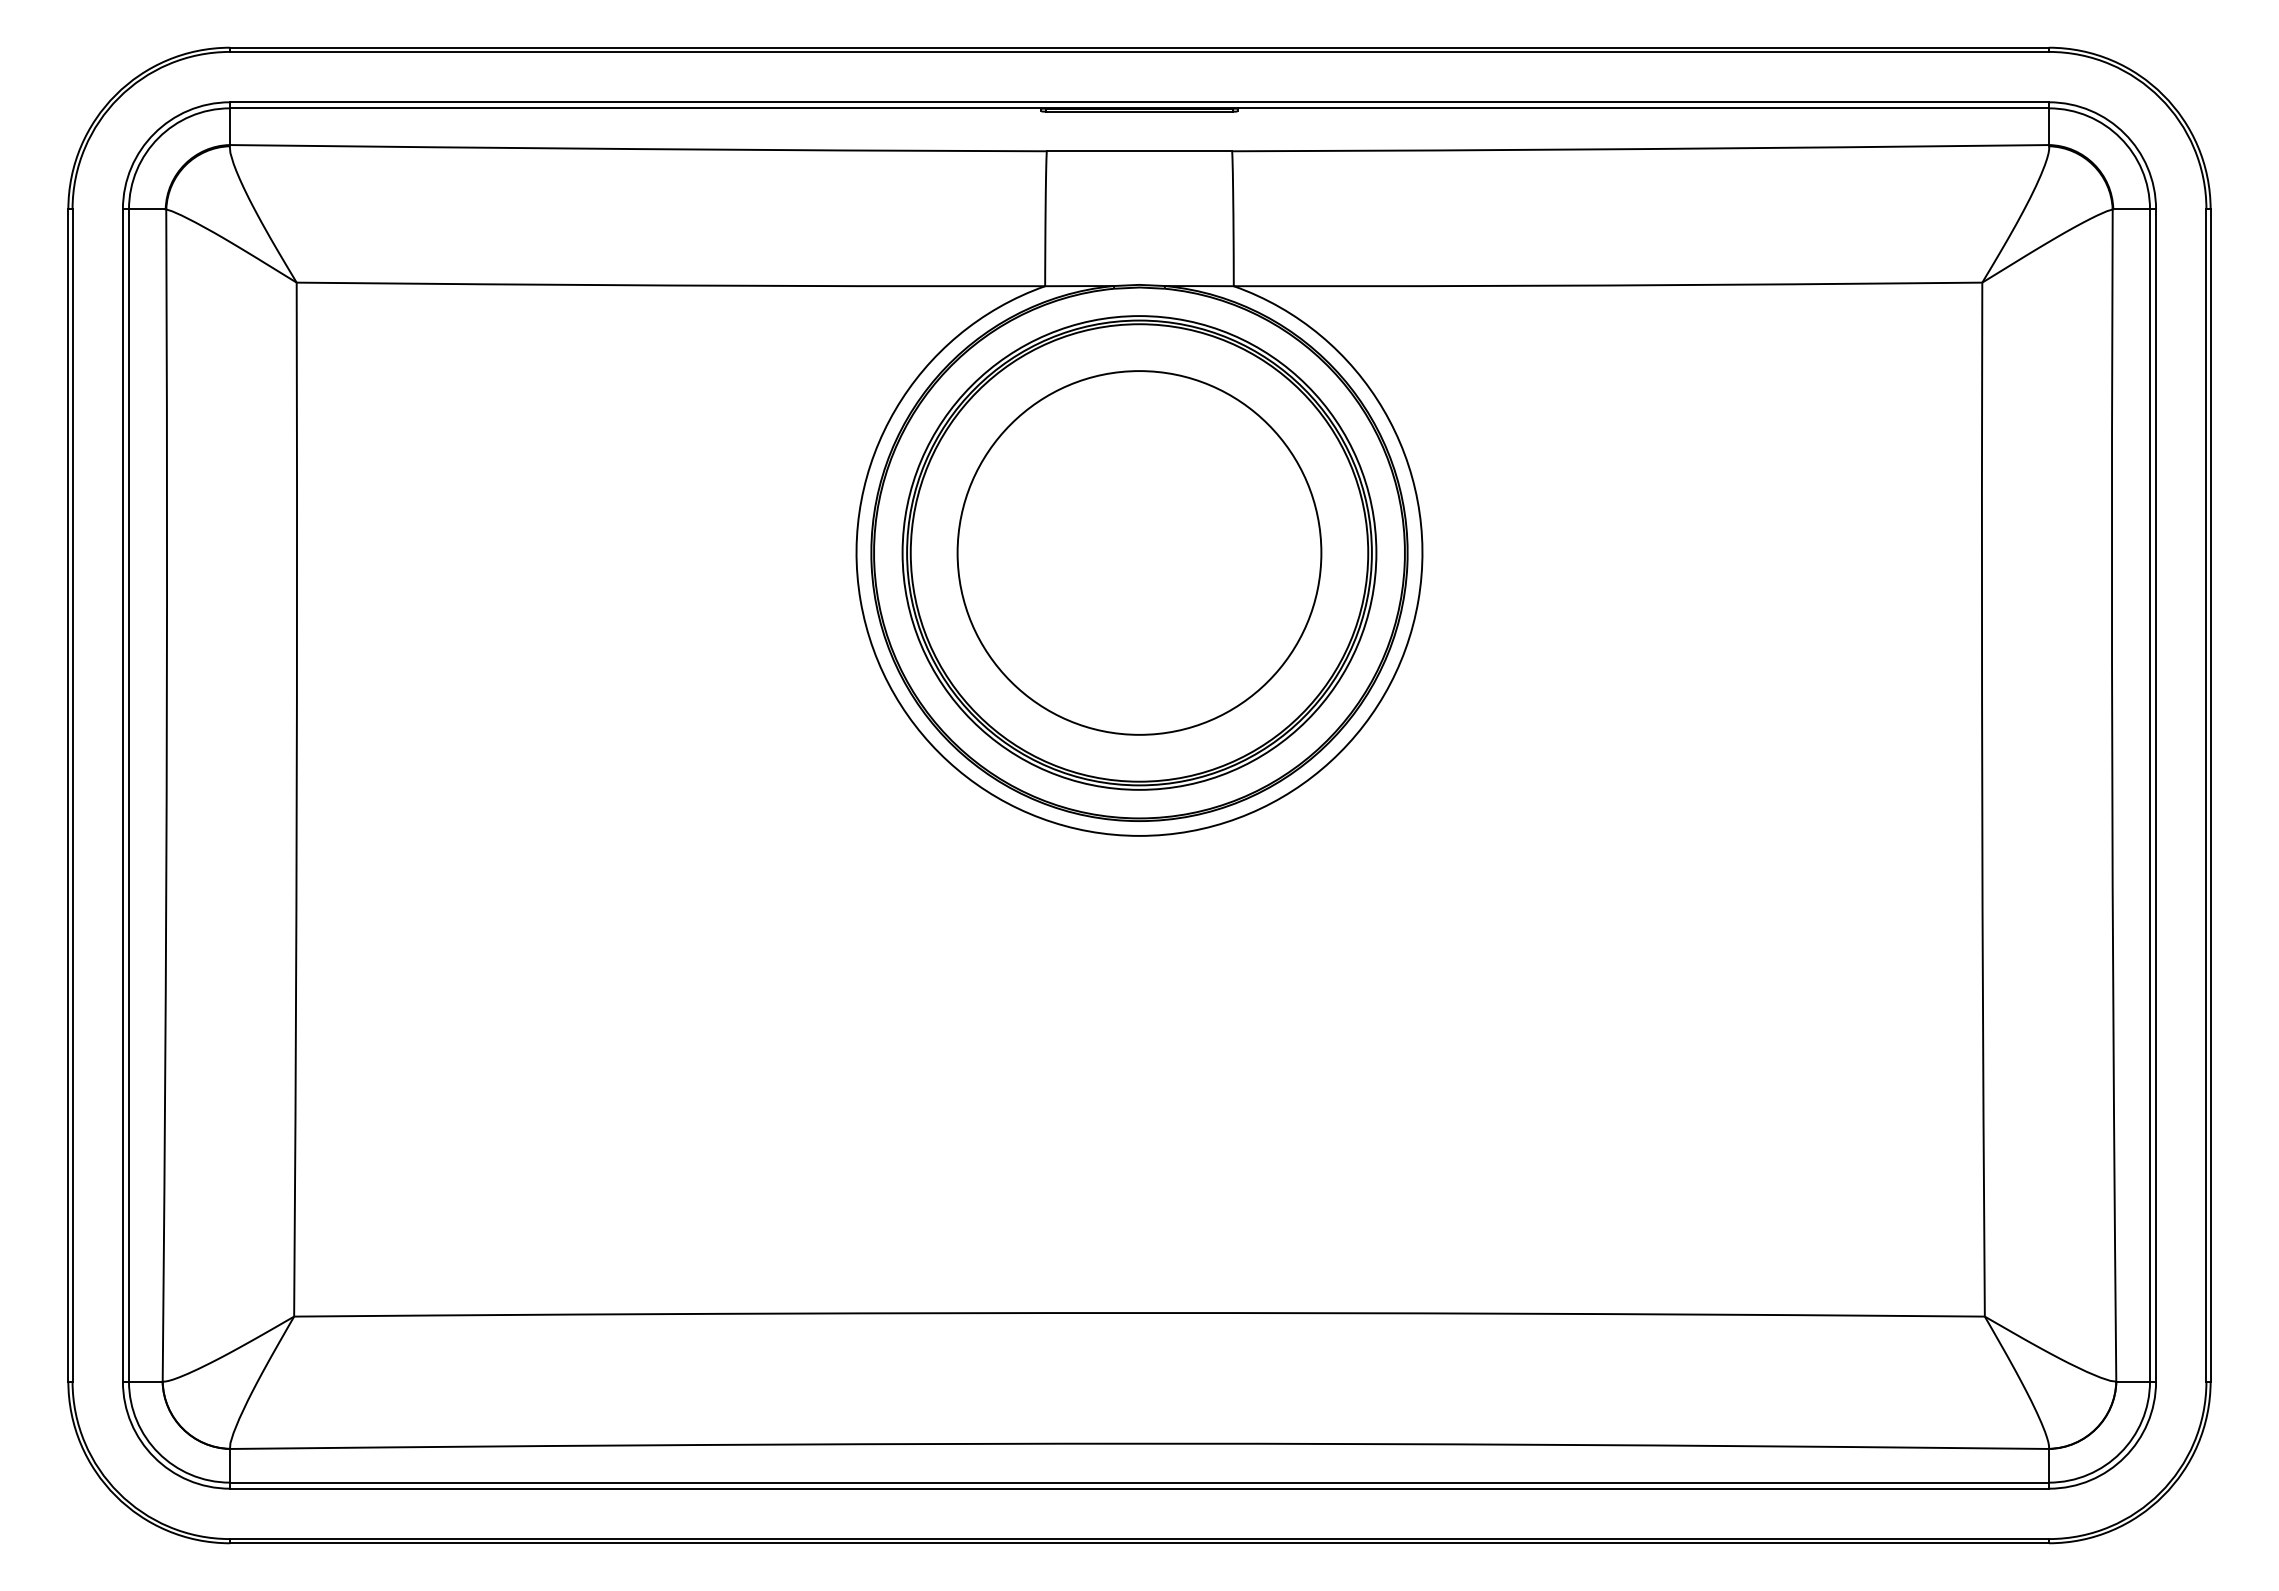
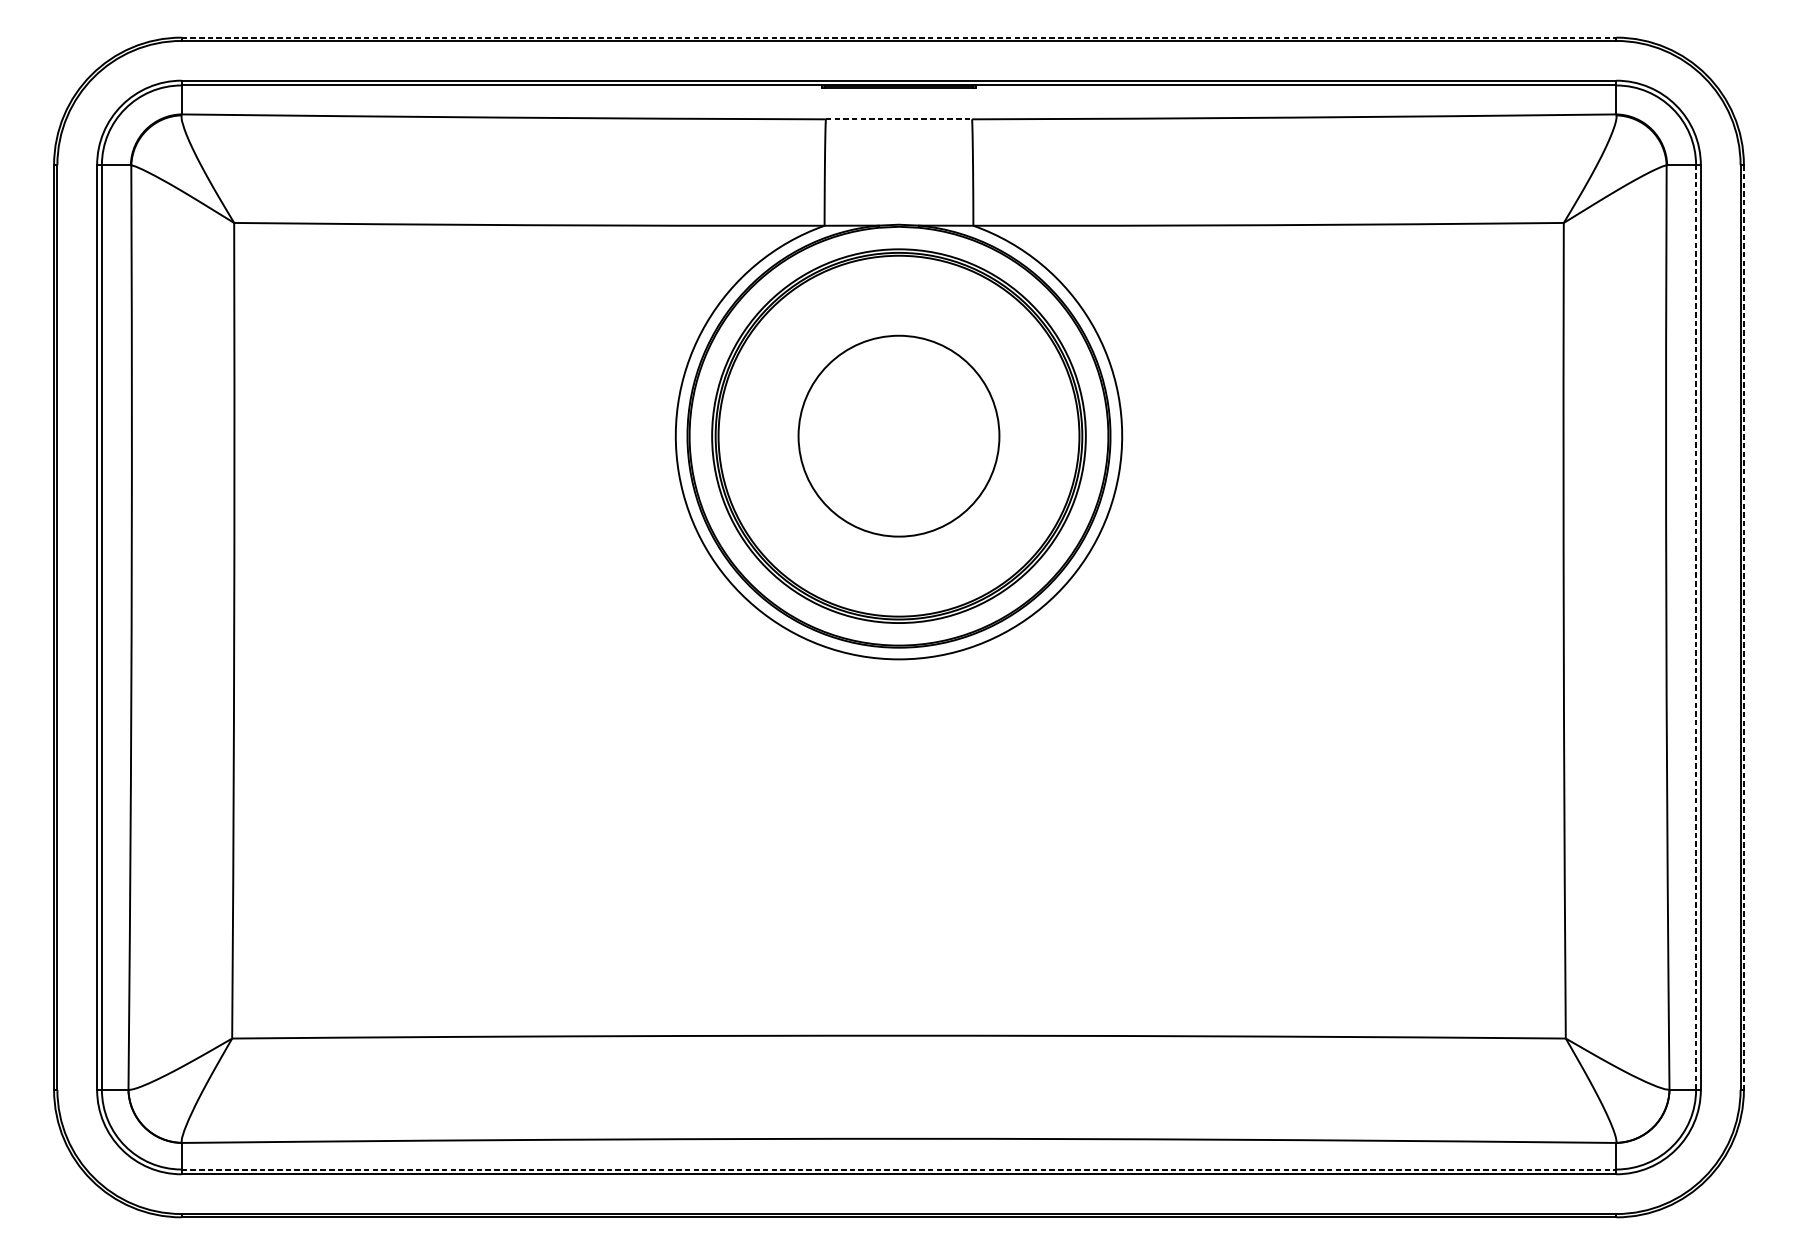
line: (1140, 47) -> (899, 37), solid -> dashed
line: (1139, 151) -> (899, 119), solid -> dashed
circle: (1139, 552) -> (899, 435), size x0.7
line: (2150, 795) -> (1696, 627), solid -> dashed
line: (2210, 796) -> (1743, 628), solid -> dashed
line: (1140, 1482) -> (899, 1169), solid -> dashed

